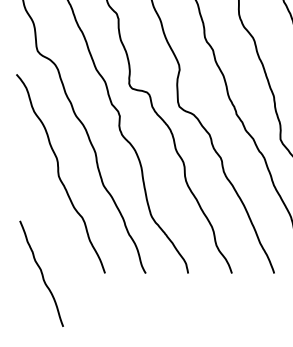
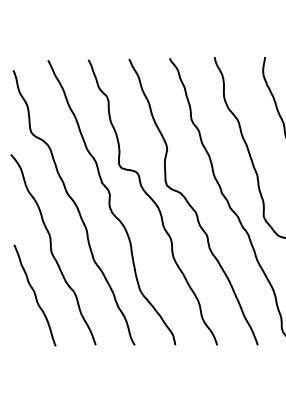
curve: (41, 273) -> (34, 295), moved

